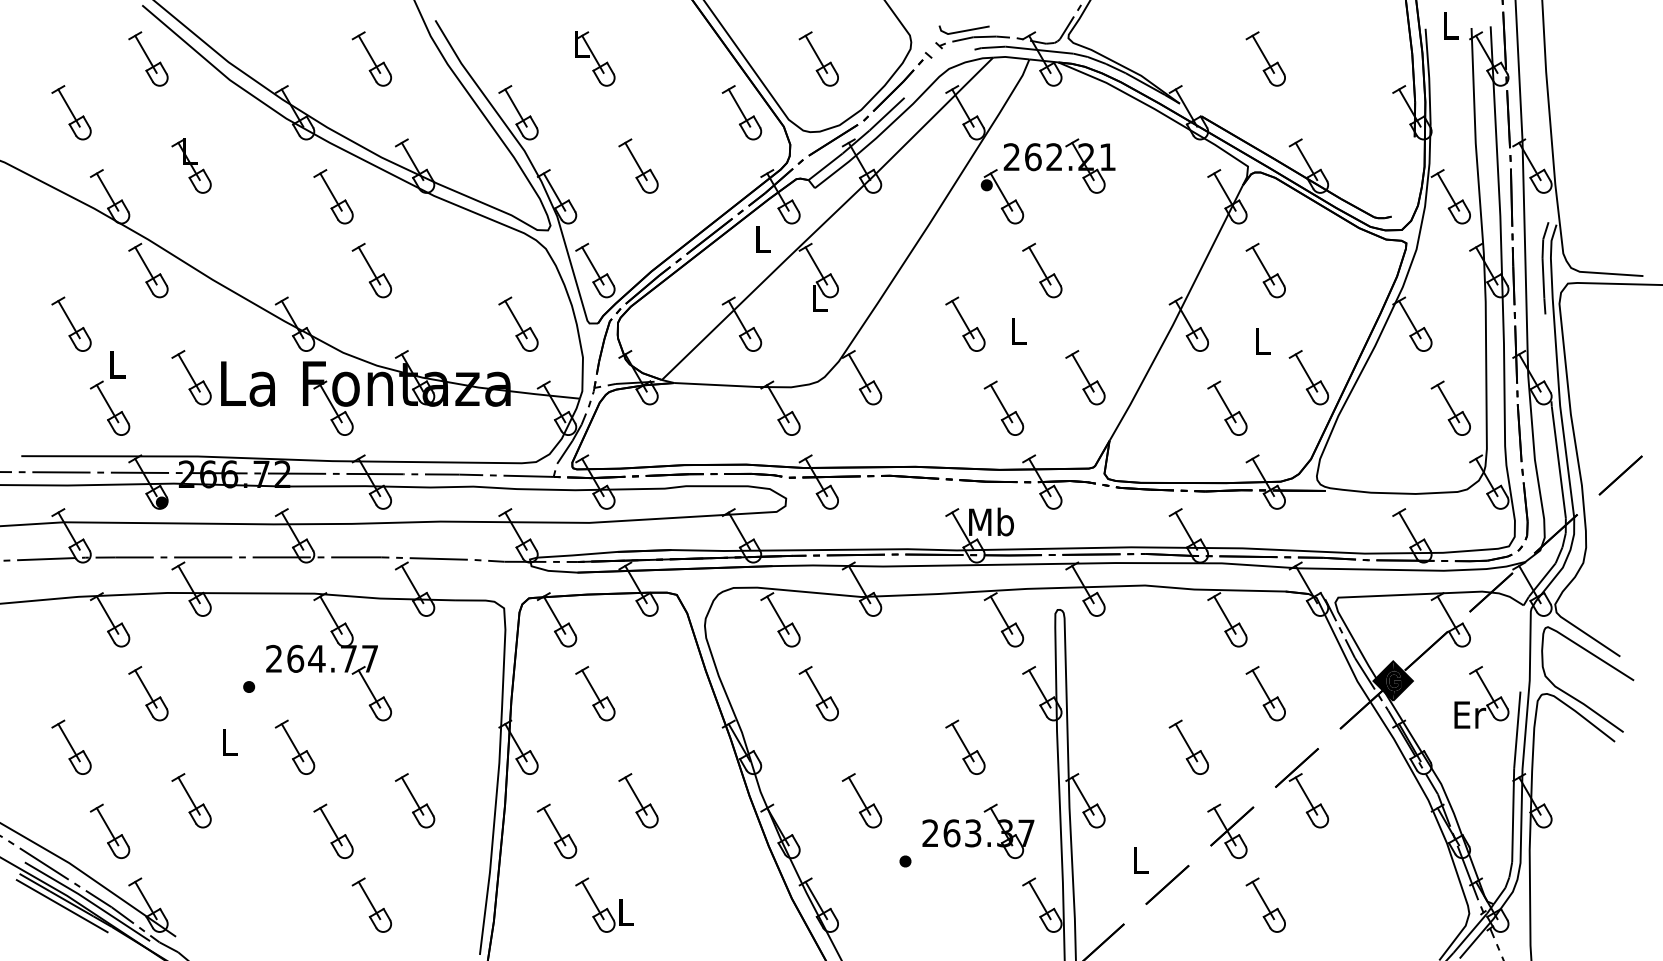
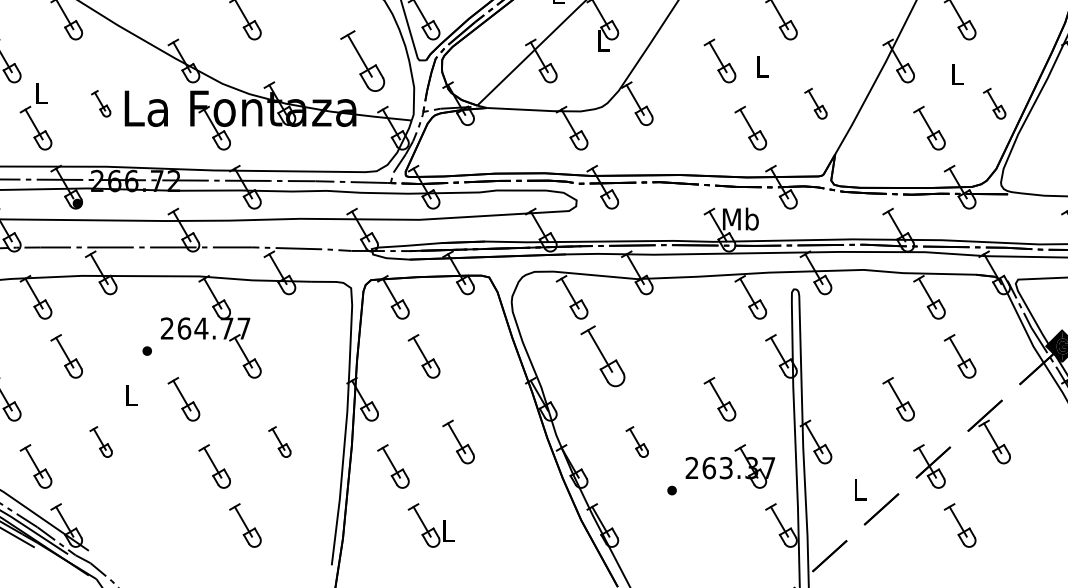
part: (518, 323) -> (362, 60), size x1.4
part: (191, 377) -> (101, 103), size x0.6
part: (1085, 377) -> (816, 103), size x0.7
part: (1308, 377) -> (994, 103), size x0.7
part: (818, 693) -> (602, 356), size x1.4
part: (191, 800) -> (101, 441), size x0.7
part: (414, 800) -> (279, 441), size x0.7
part: (861, 800) -> (636, 441), size x0.7

